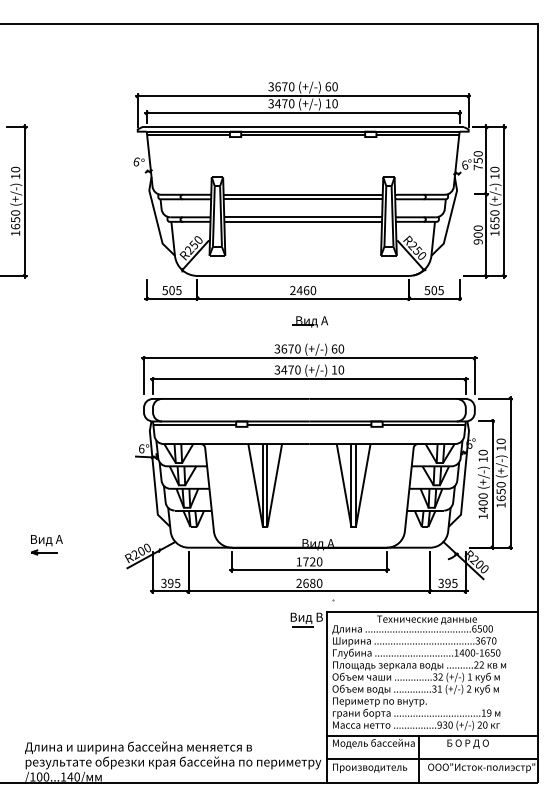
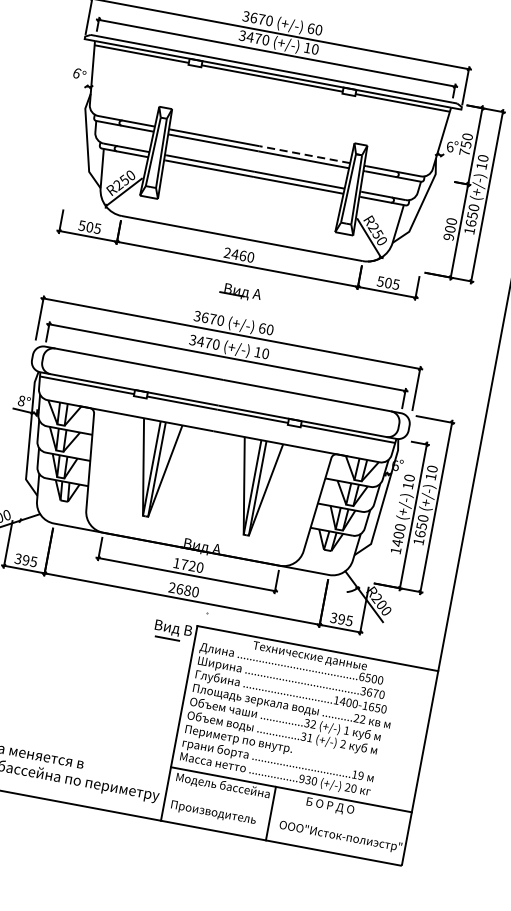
line: (342, 194) -> (304, 154), solid -> dashed
text: (141, 448) -> (21, 400), 6° -> 8°
line: (432, 758) -> (286, 815), removed

